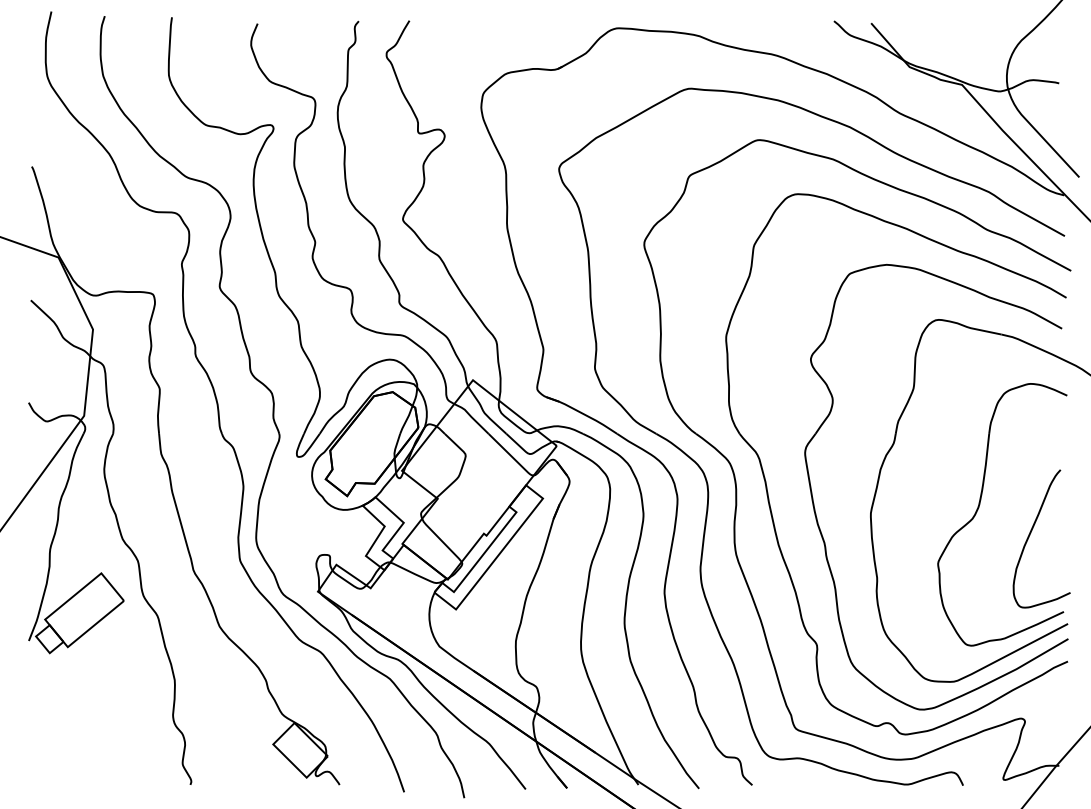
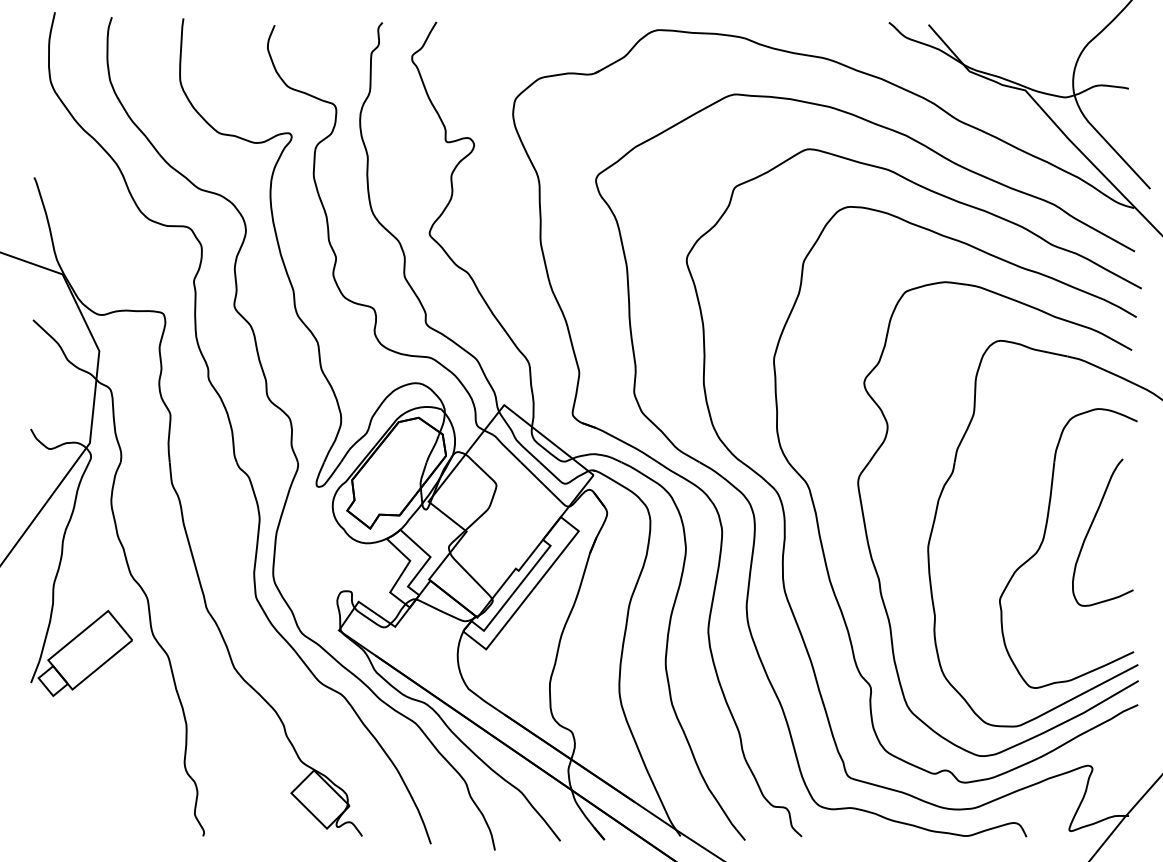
curve: (1031, 533) -> (1091, 526), moved

